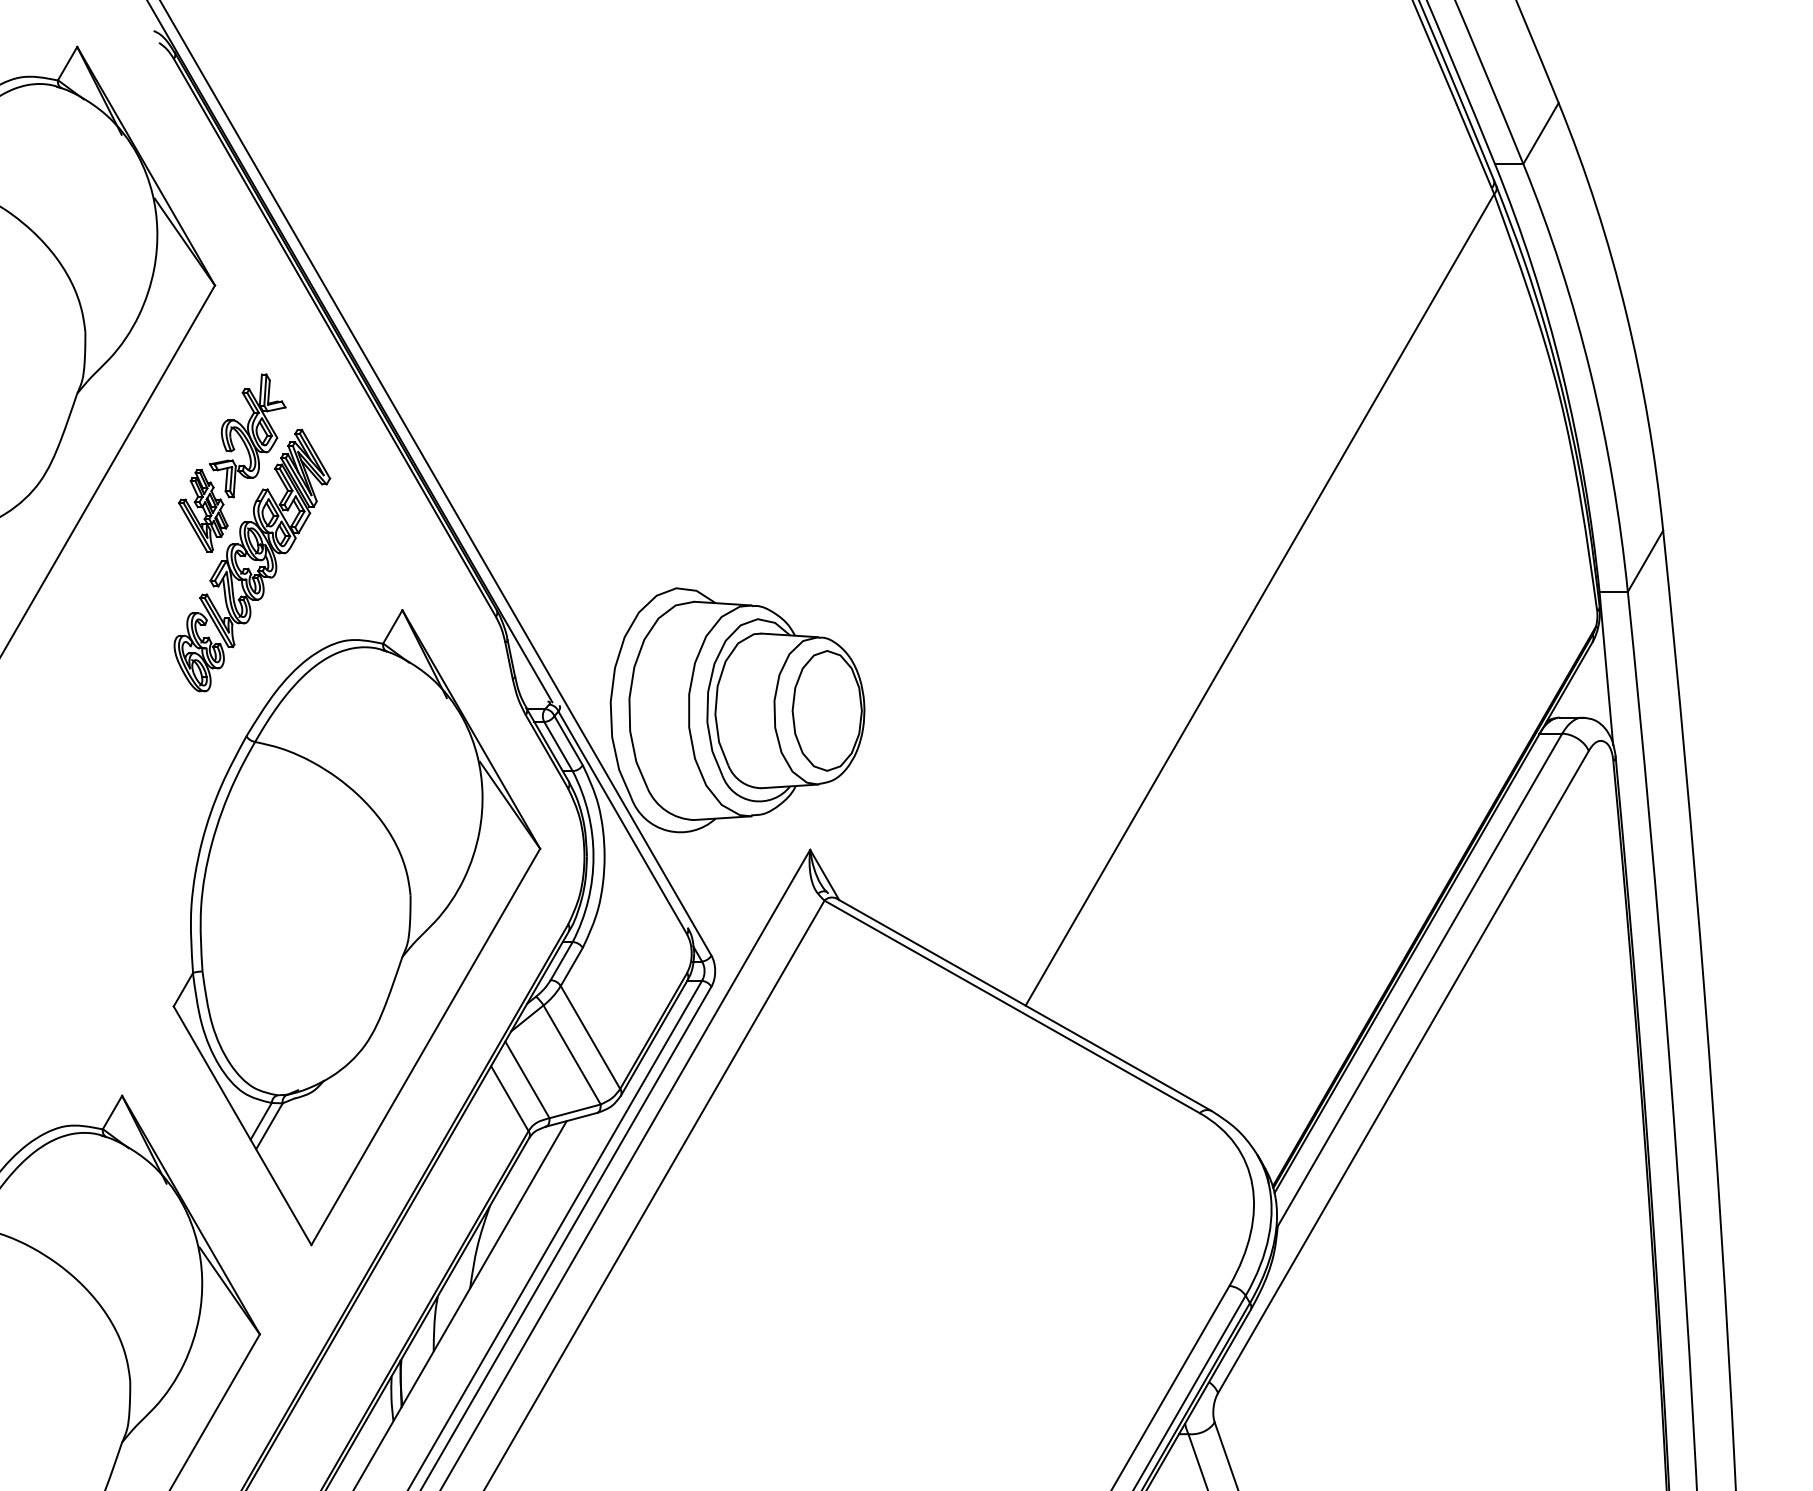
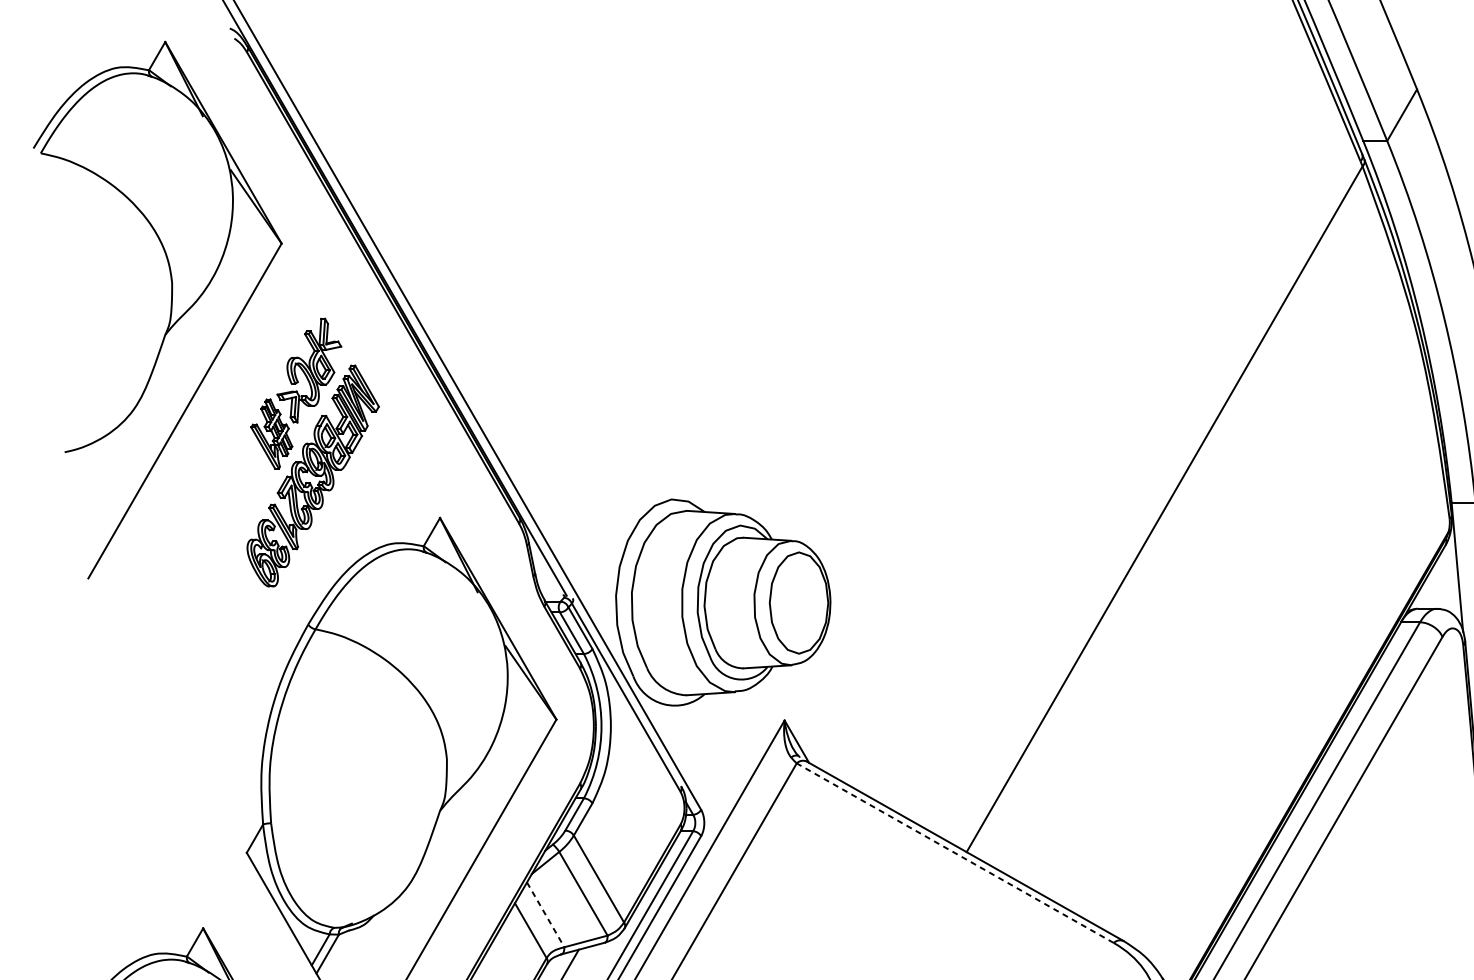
line: (1012, 1006) -> (955, 852), solid -> dashed
line: (527, 1080) -> (545, 915), solid -> dashed

